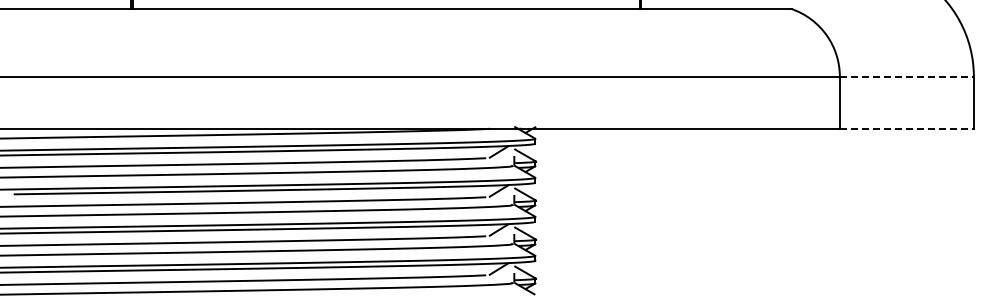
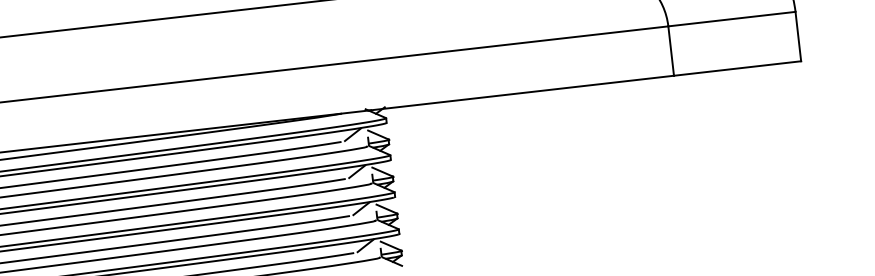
line: (907, 76) -> (732, 18), dashed -> solid
line: (907, 128) -> (738, 68), dashed -> solid

